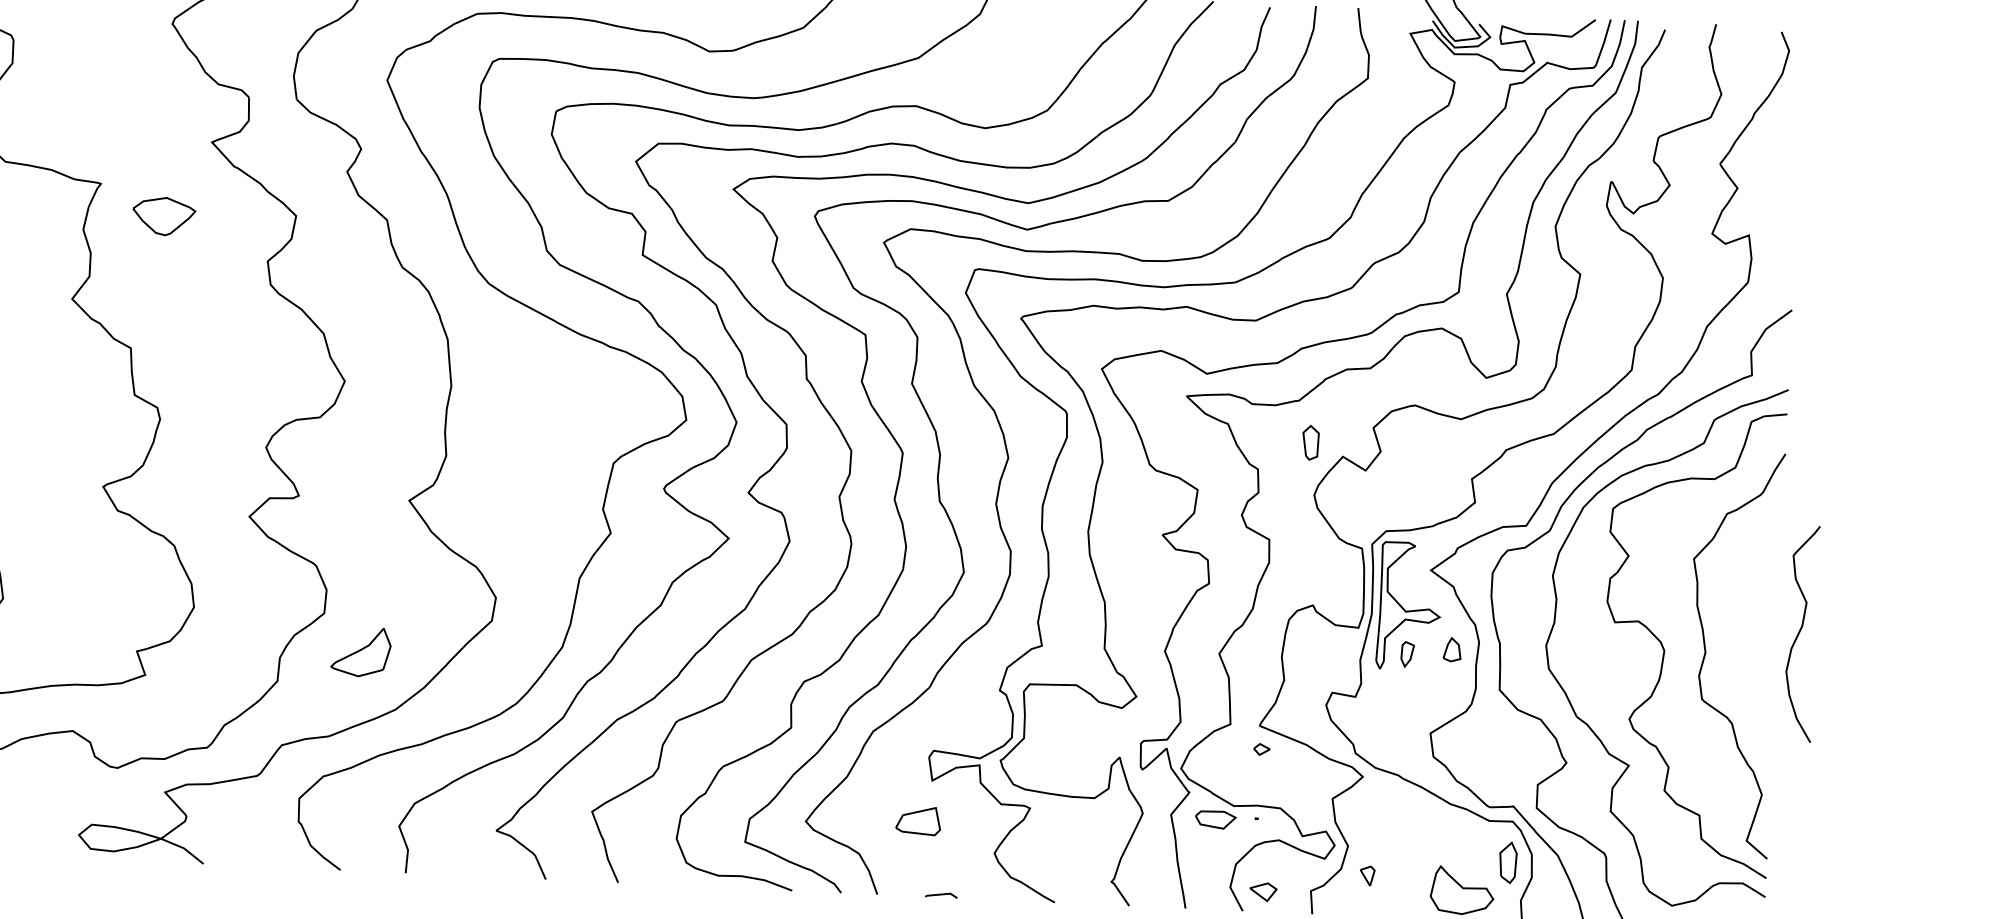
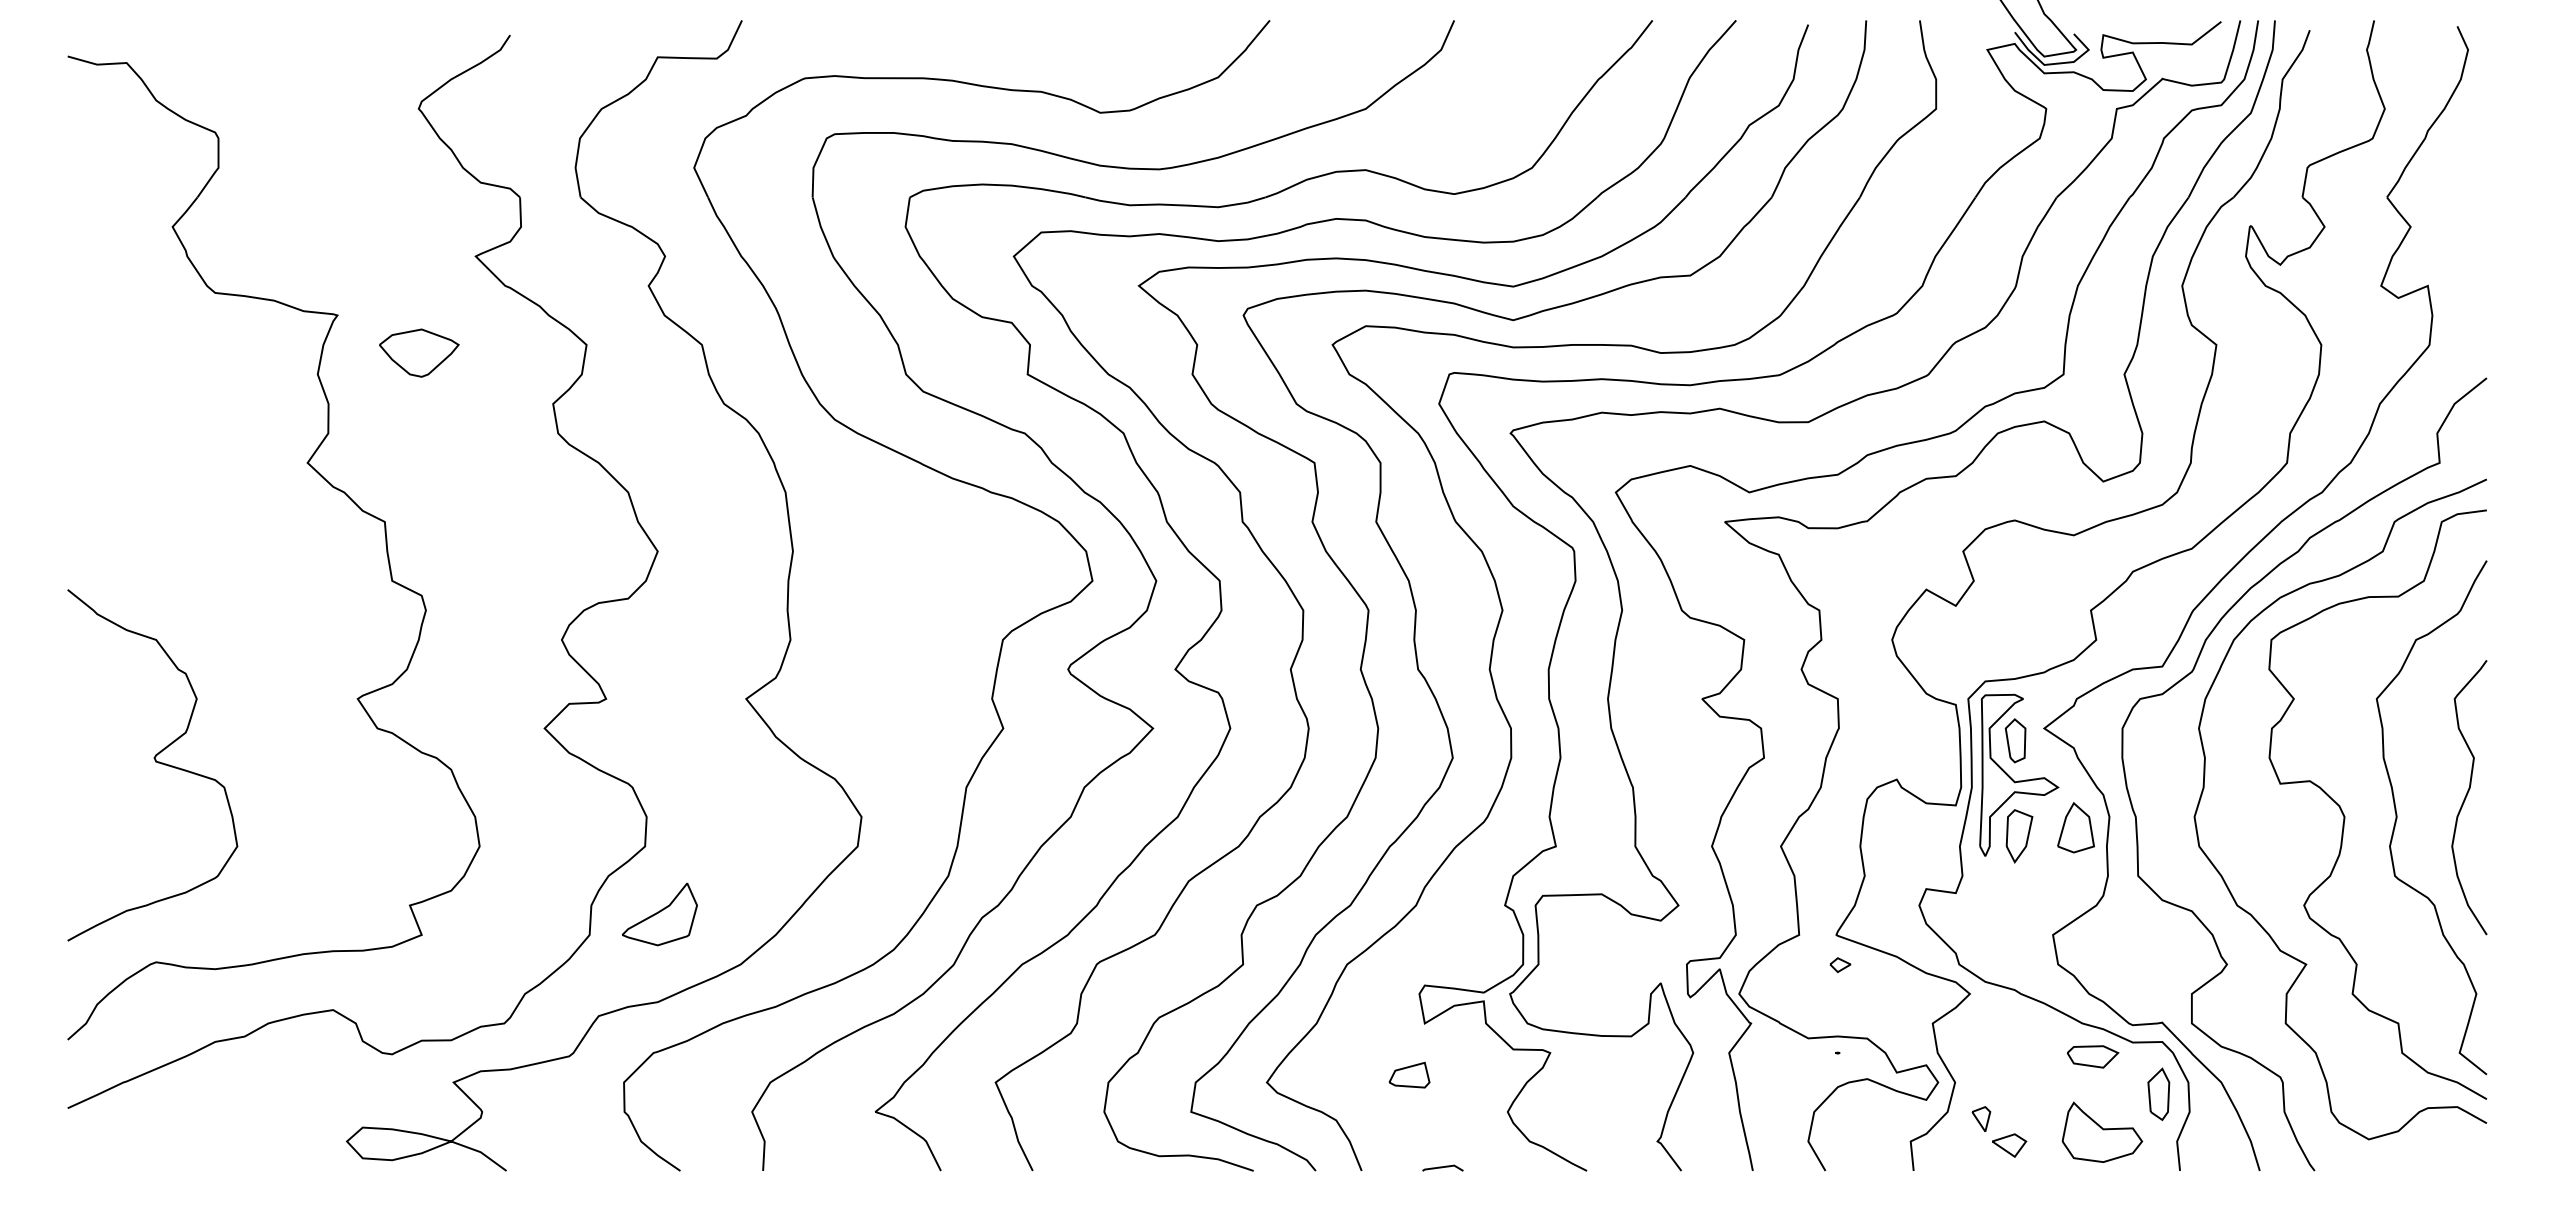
part: (1310, 442) -> (2015, 740), moved
curve: (1800, 632) -> (2467, 795), moved
part: (1452, 649) -> (2075, 827), size x1.67
part: (360, 652) -> (659, 914), moved
part: (1407, 654) -> (2019, 836), size x1.67
part: (1216, 819) -> (2093, 1056), moved
part: (918, 820) -> (1409, 1074), size x0.71
part: (1263, 892) -> (2009, 1145), moved

